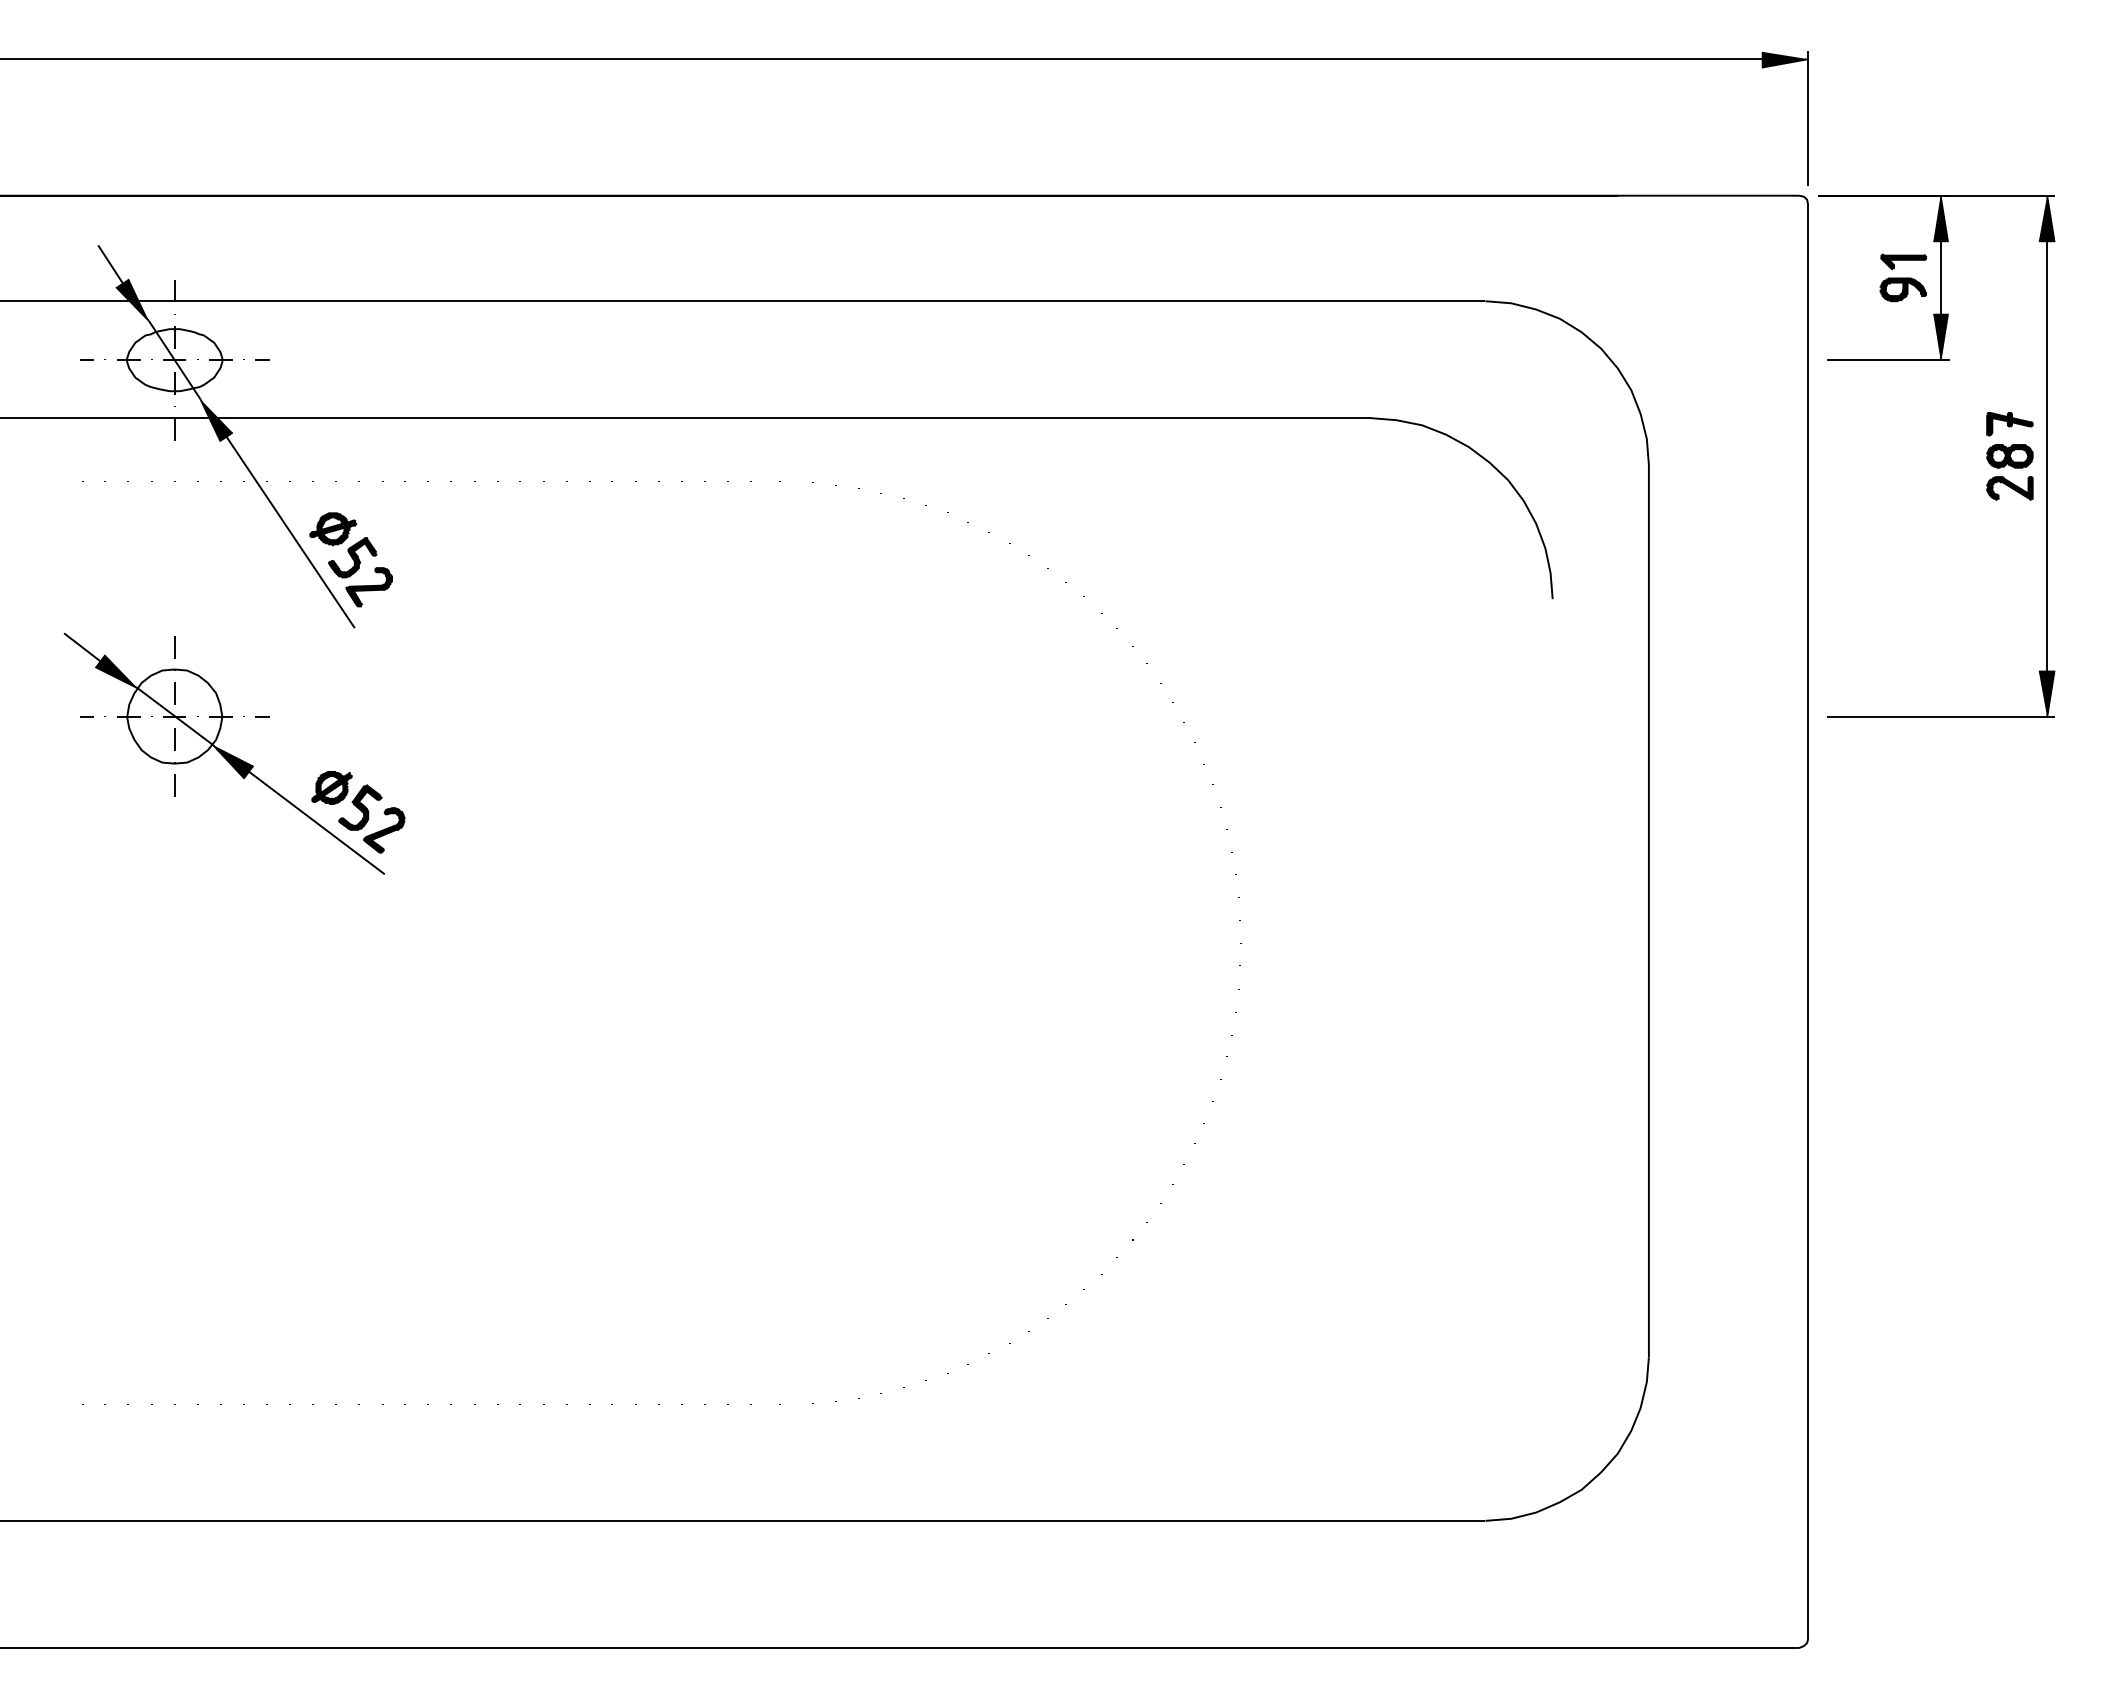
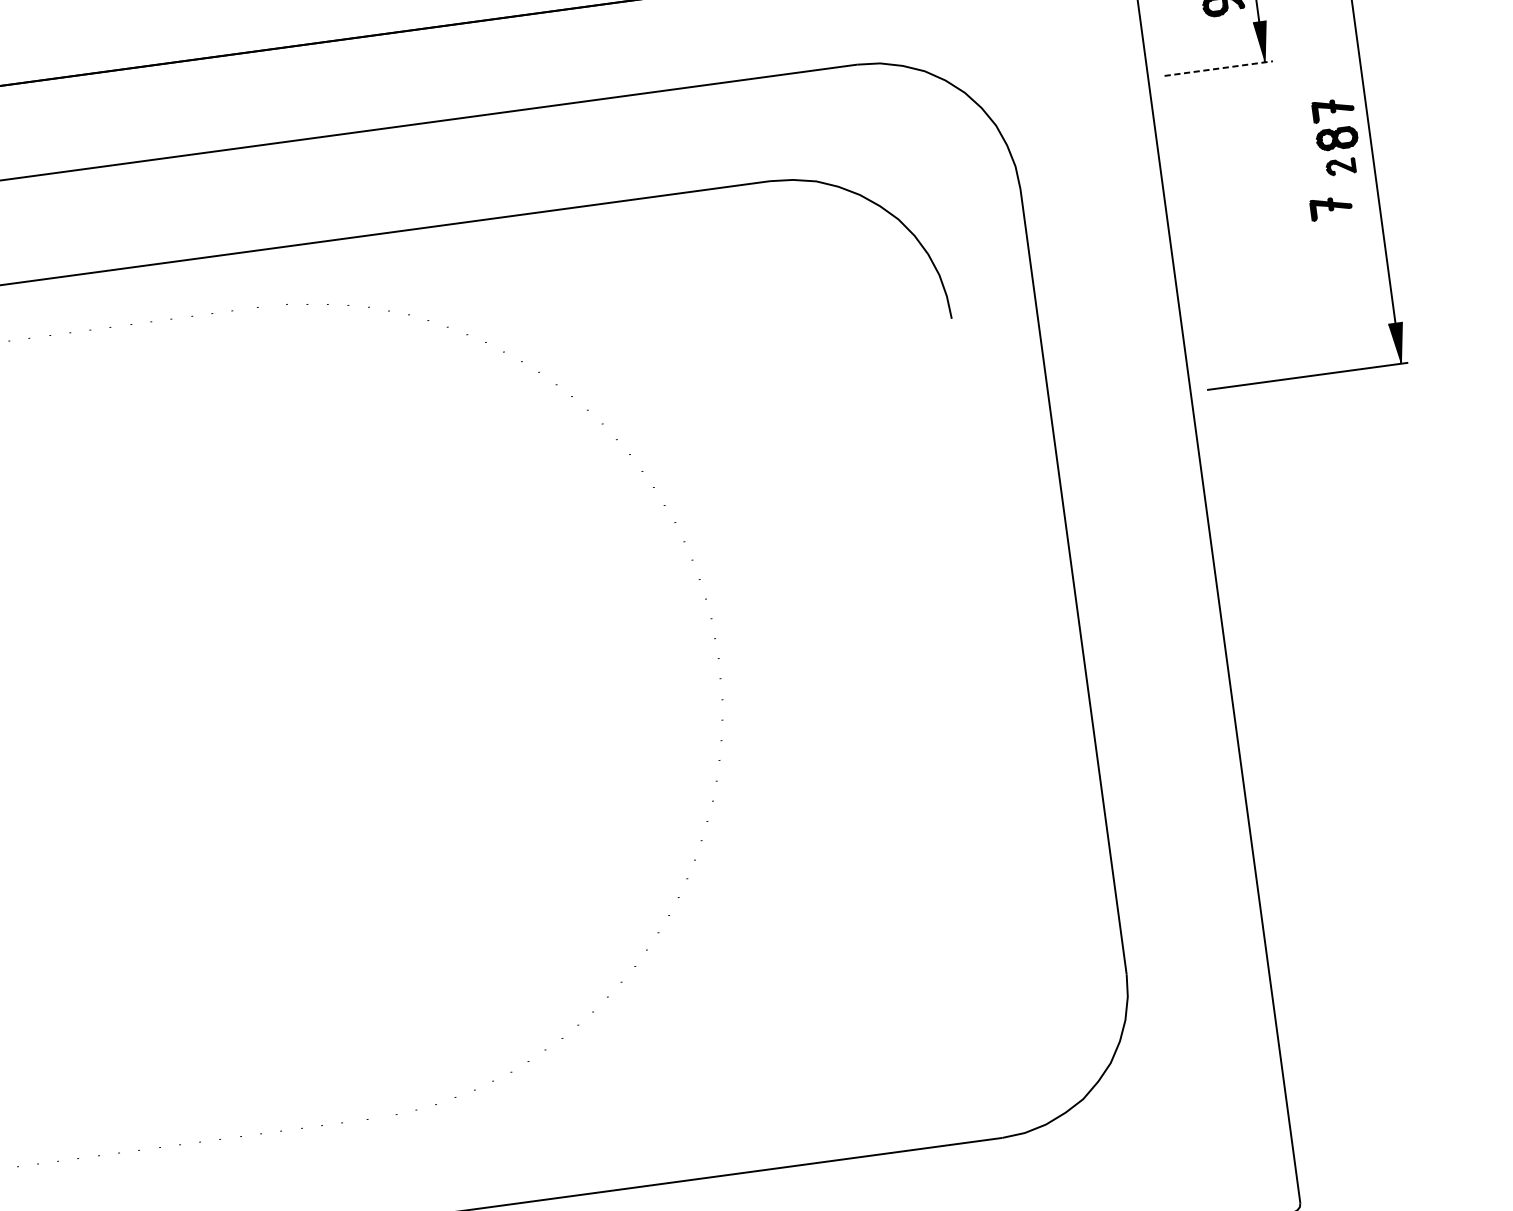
line: (1888, 360) -> (1218, 68), solid -> dashed
part: (2009, 488) -> (1340, 167), size x0.7
part: (1992, 533) -> (1331, 208), added

